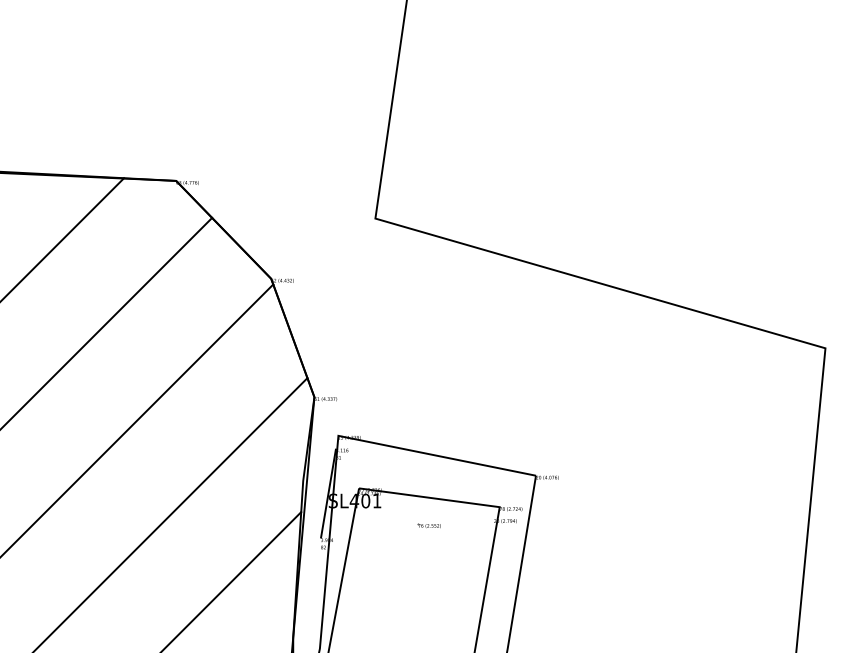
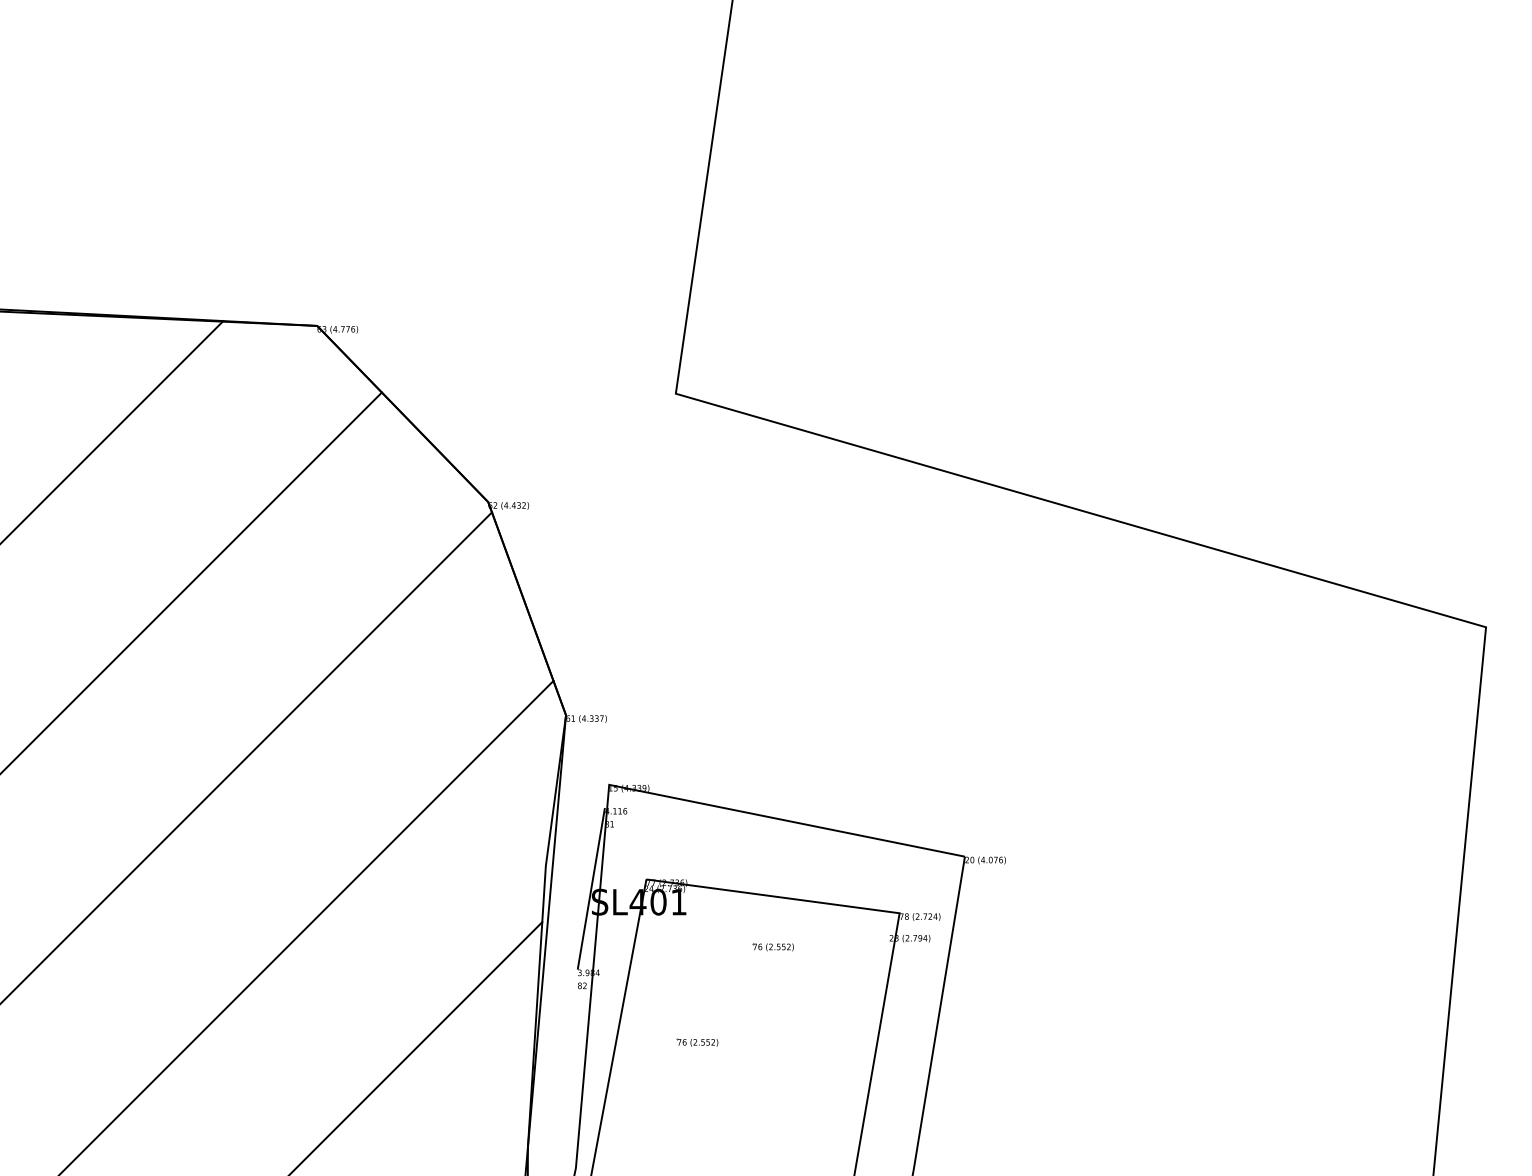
part: (386, 578) -> (695, 1041), added

